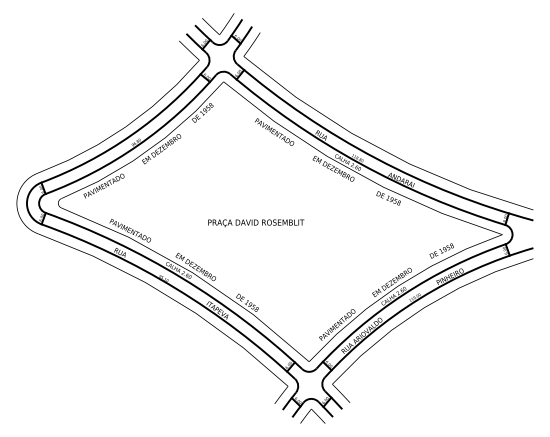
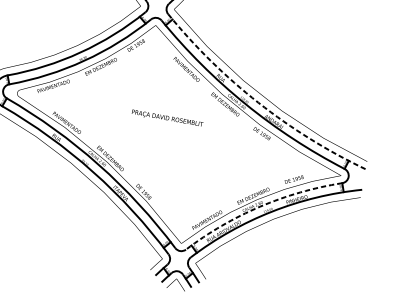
arc: (376, 158) -> (258, 102), solid -> dashed
text: (256, 223) -> (167, 118), moved
arc: (403, 294) -> (260, 206), solid -> dashed

